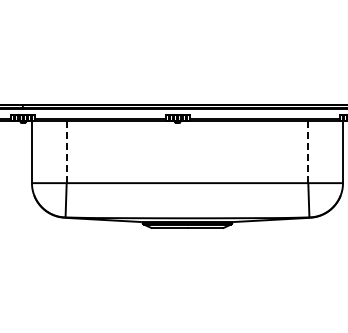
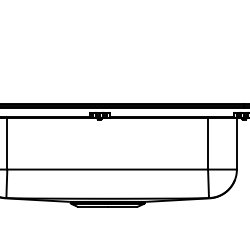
line: (66, 152) -> (7, 144), dashed -> solid
line: (308, 152) -> (208, 144), dashed -> solid

